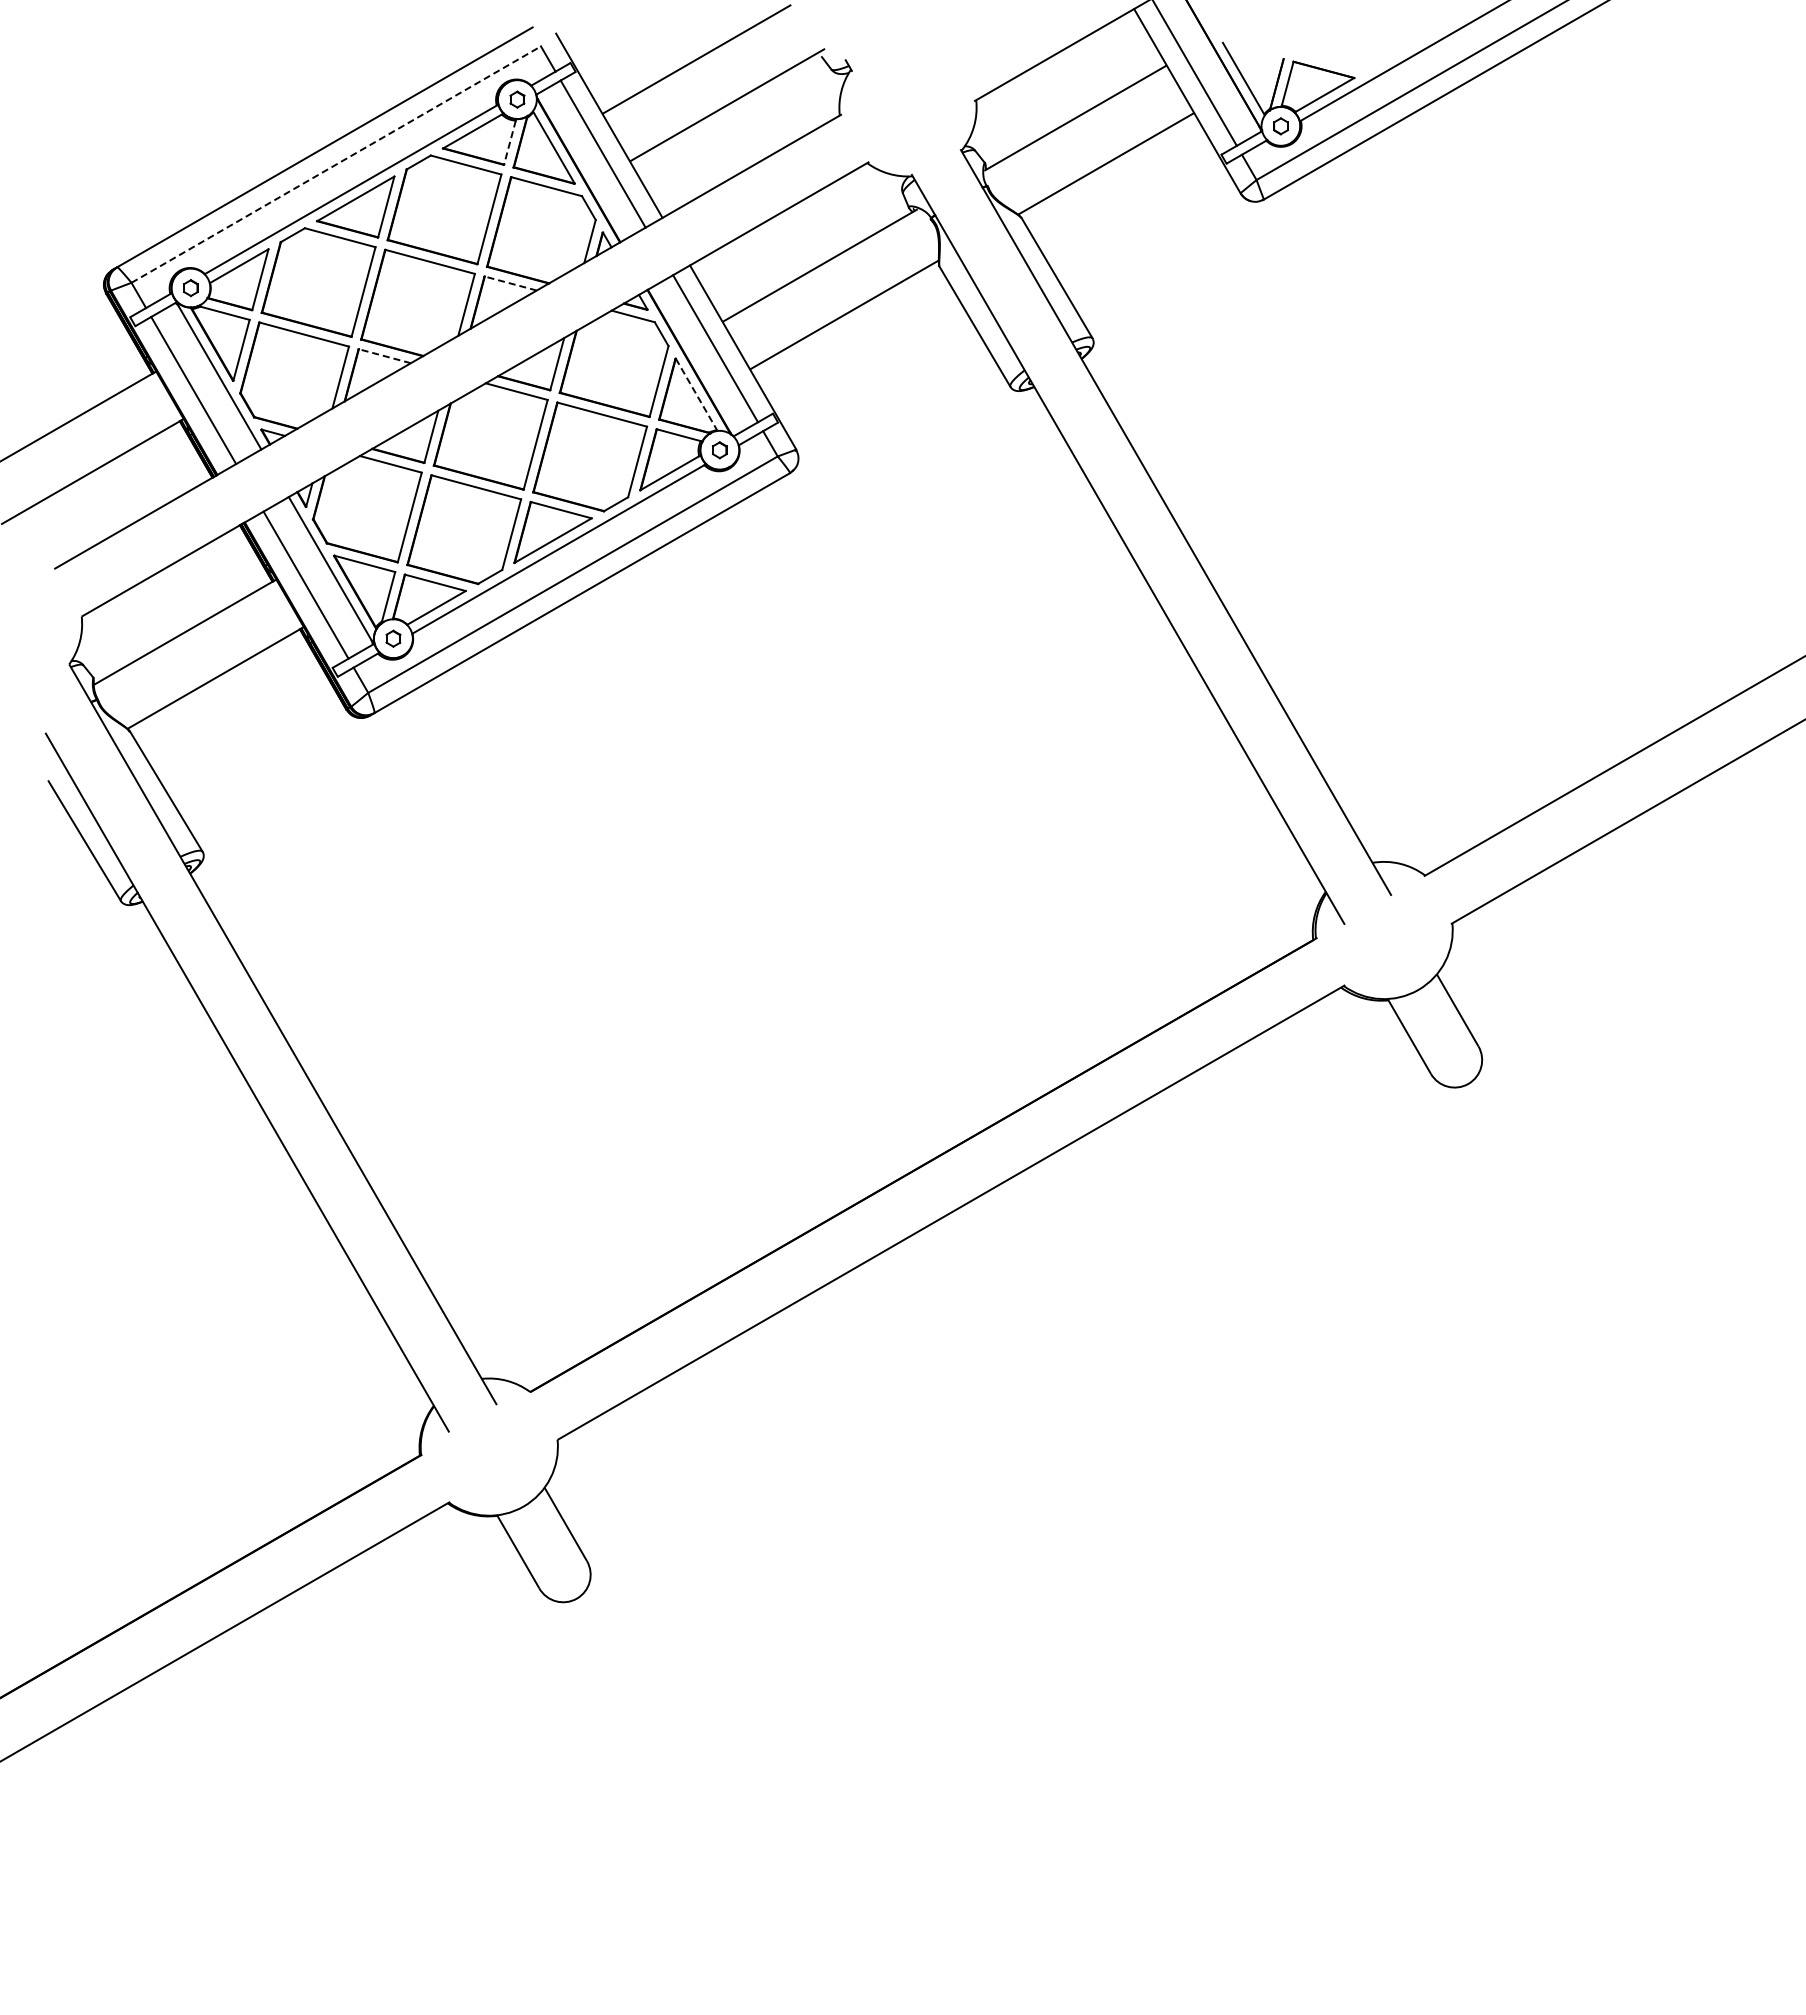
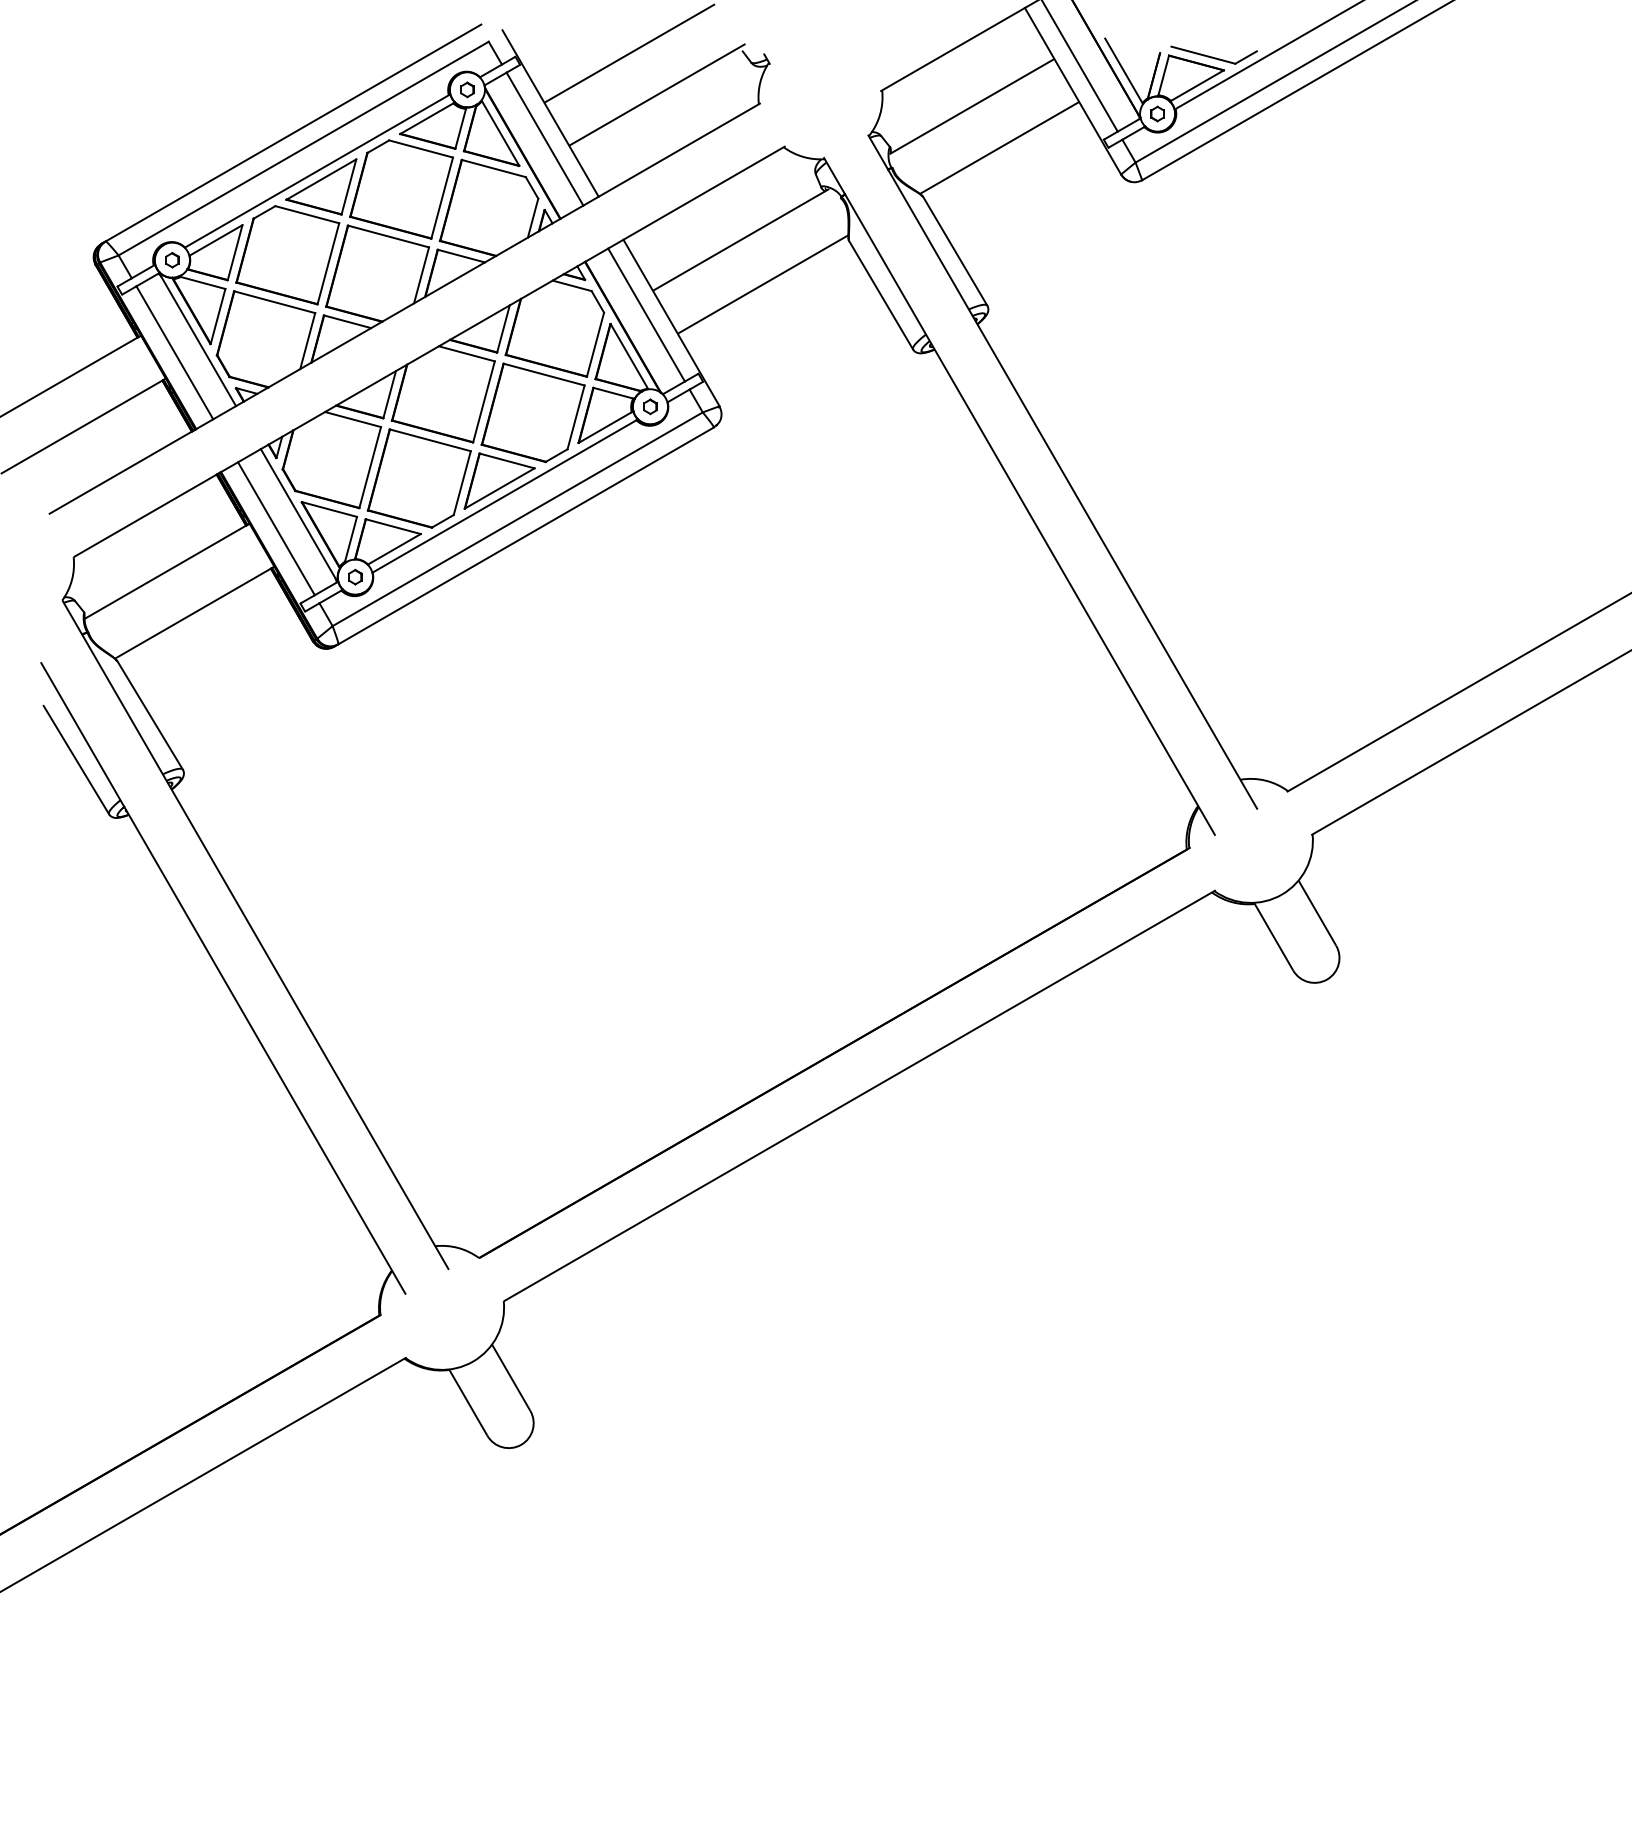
part: (1343, 60) -> (1214, 54), added
line: (509, 142) -> (460, 128), dashed -> solid
line: (336, 164) -> (303, 148), dashed -> solid
line: (510, 283) -> (461, 256), dashed -> solid
line: (384, 356) -> (347, 322), dashed -> solid
line: (696, 394) -> (629, 356), dashed -> solid

